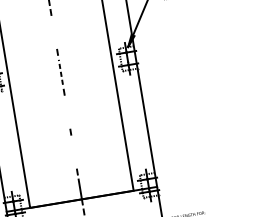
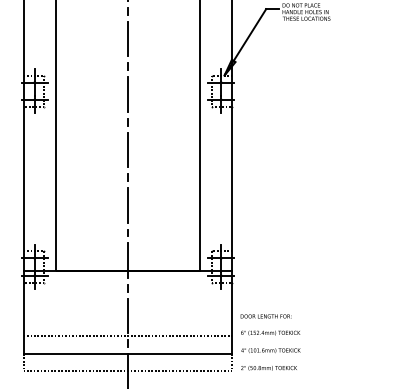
line: (54, 31) -> (128, 38), added
line: (61, 72) -> (128, 94), dashed -> solid
line: (67, 111) -> (128, 149), added
line: (74, 151) -> (128, 204), added

